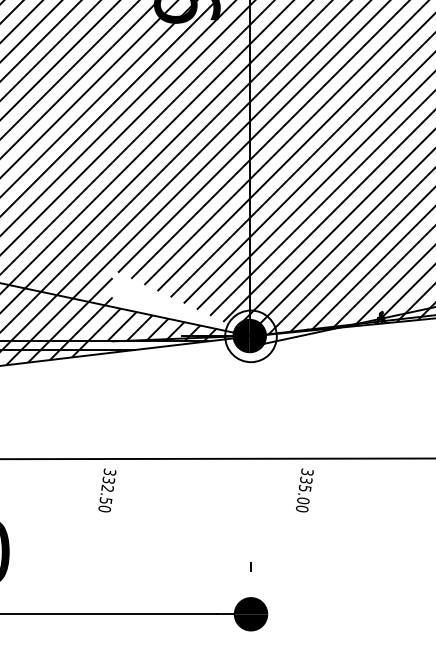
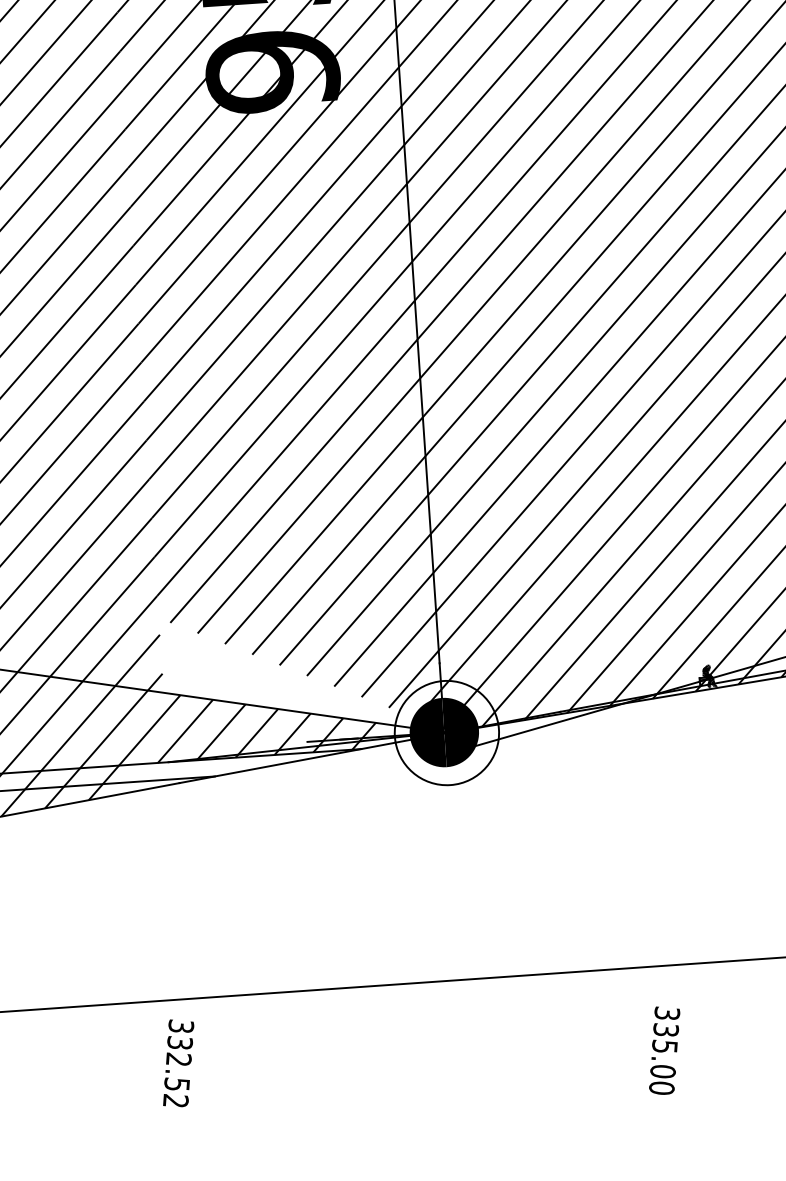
text: (304, 490) -> (663, 1050), moved
text: (104, 508) -> (175, 1100), 332.50 -> 332.52

